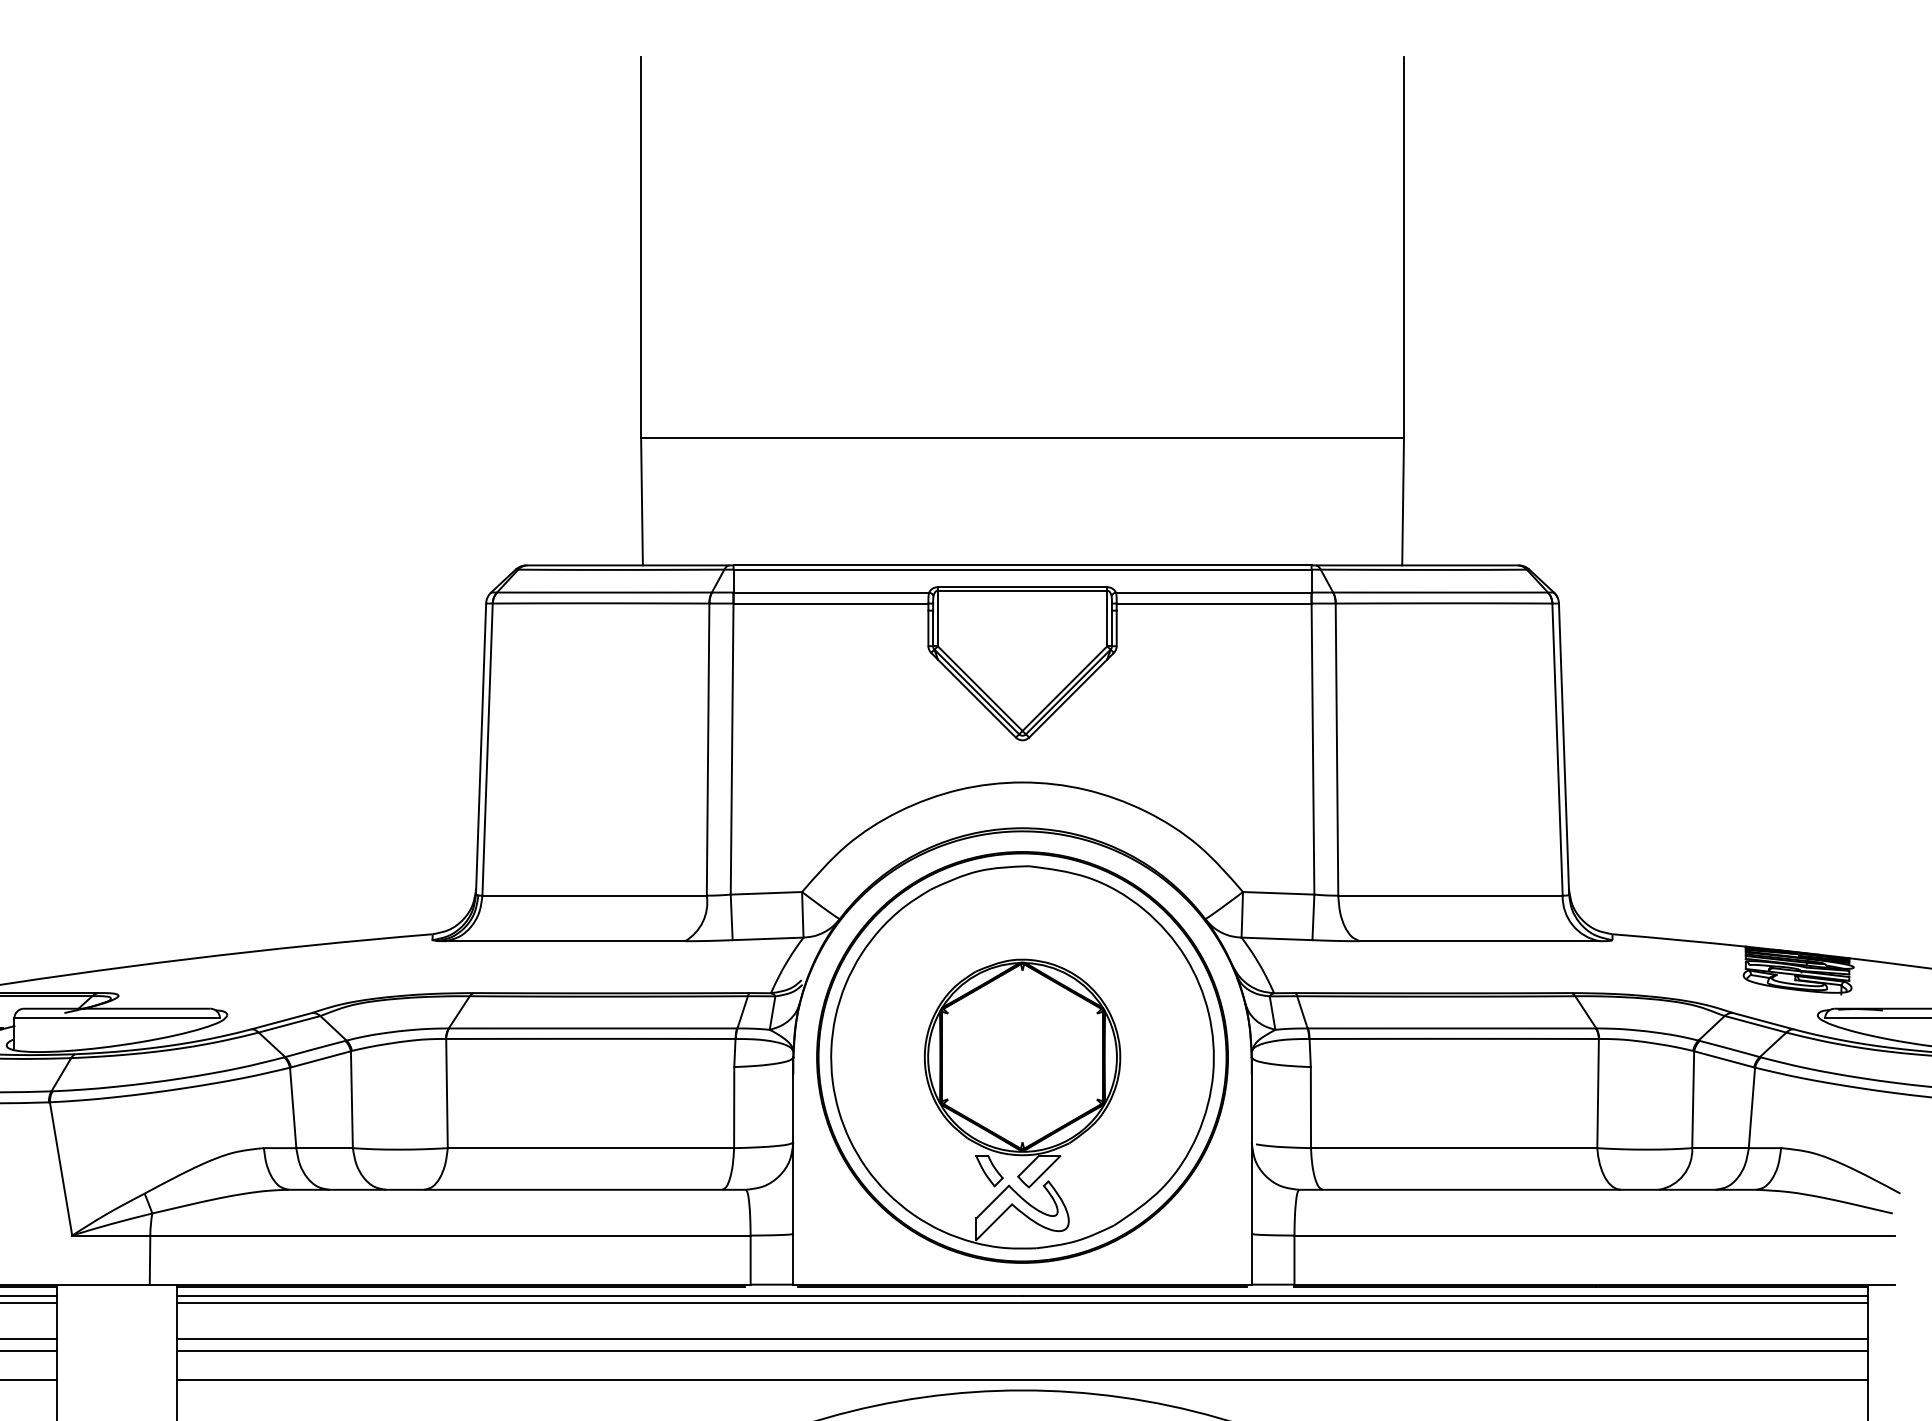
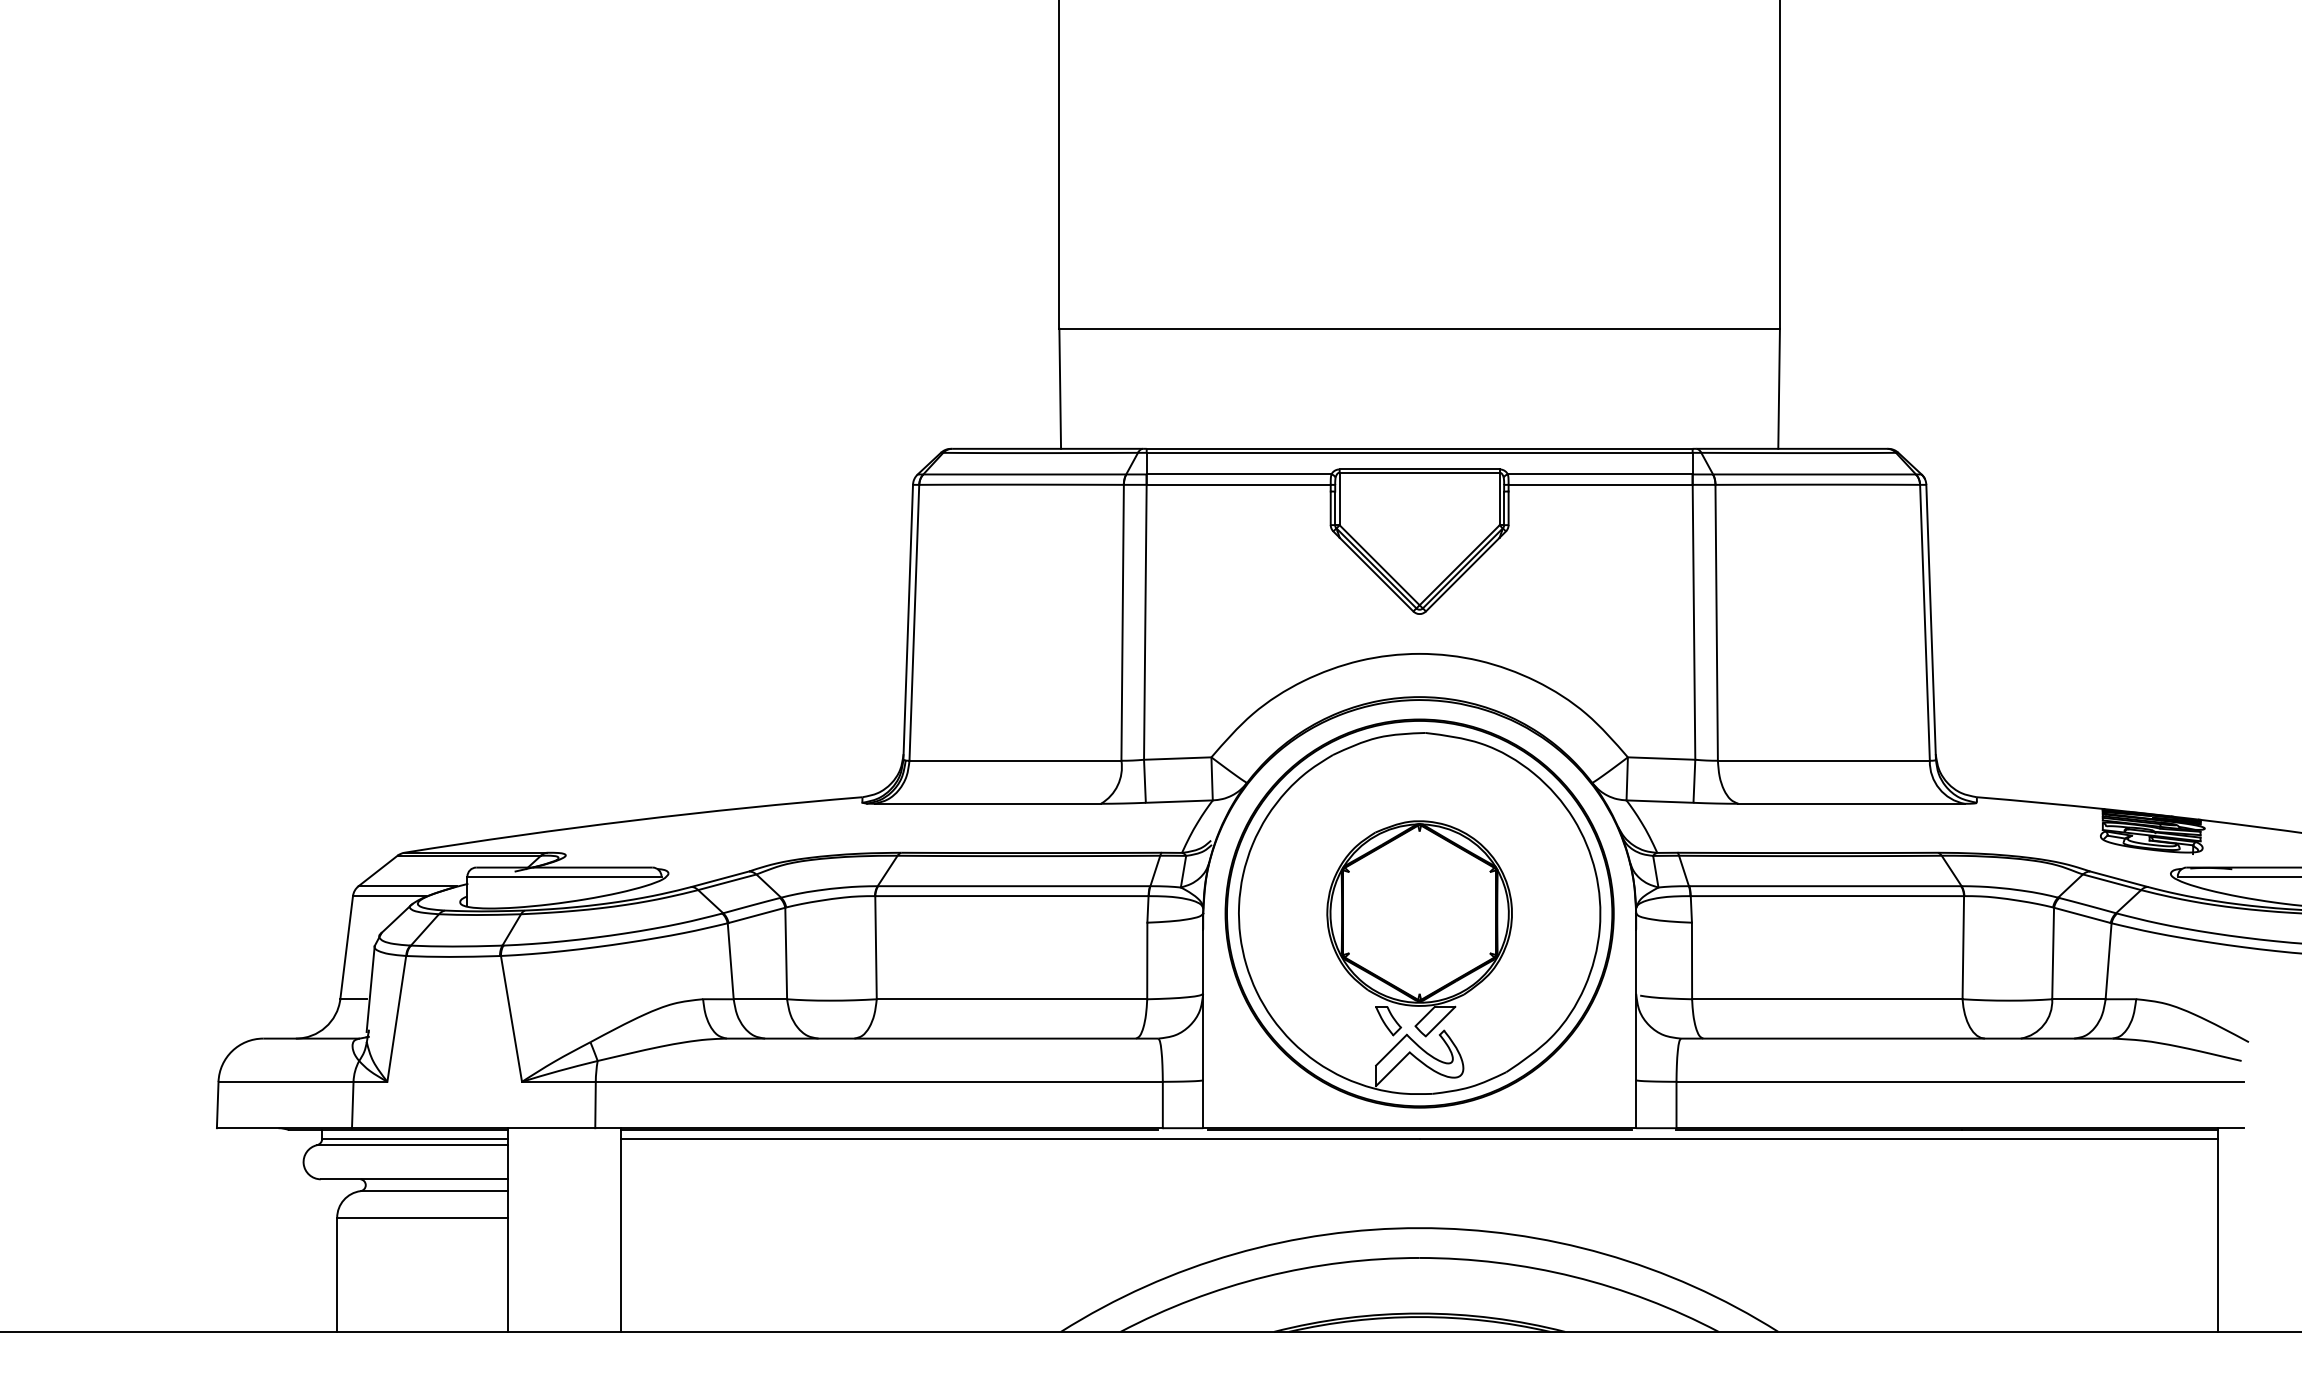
line: (1022, 1302) -> (1419, 1145), removed
line: (1022, 1338) -> (1419, 1179), removed
line: (1022, 1351) -> (1419, 1191), removed
line: (1022, 1379) -> (1419, 1217), removed

